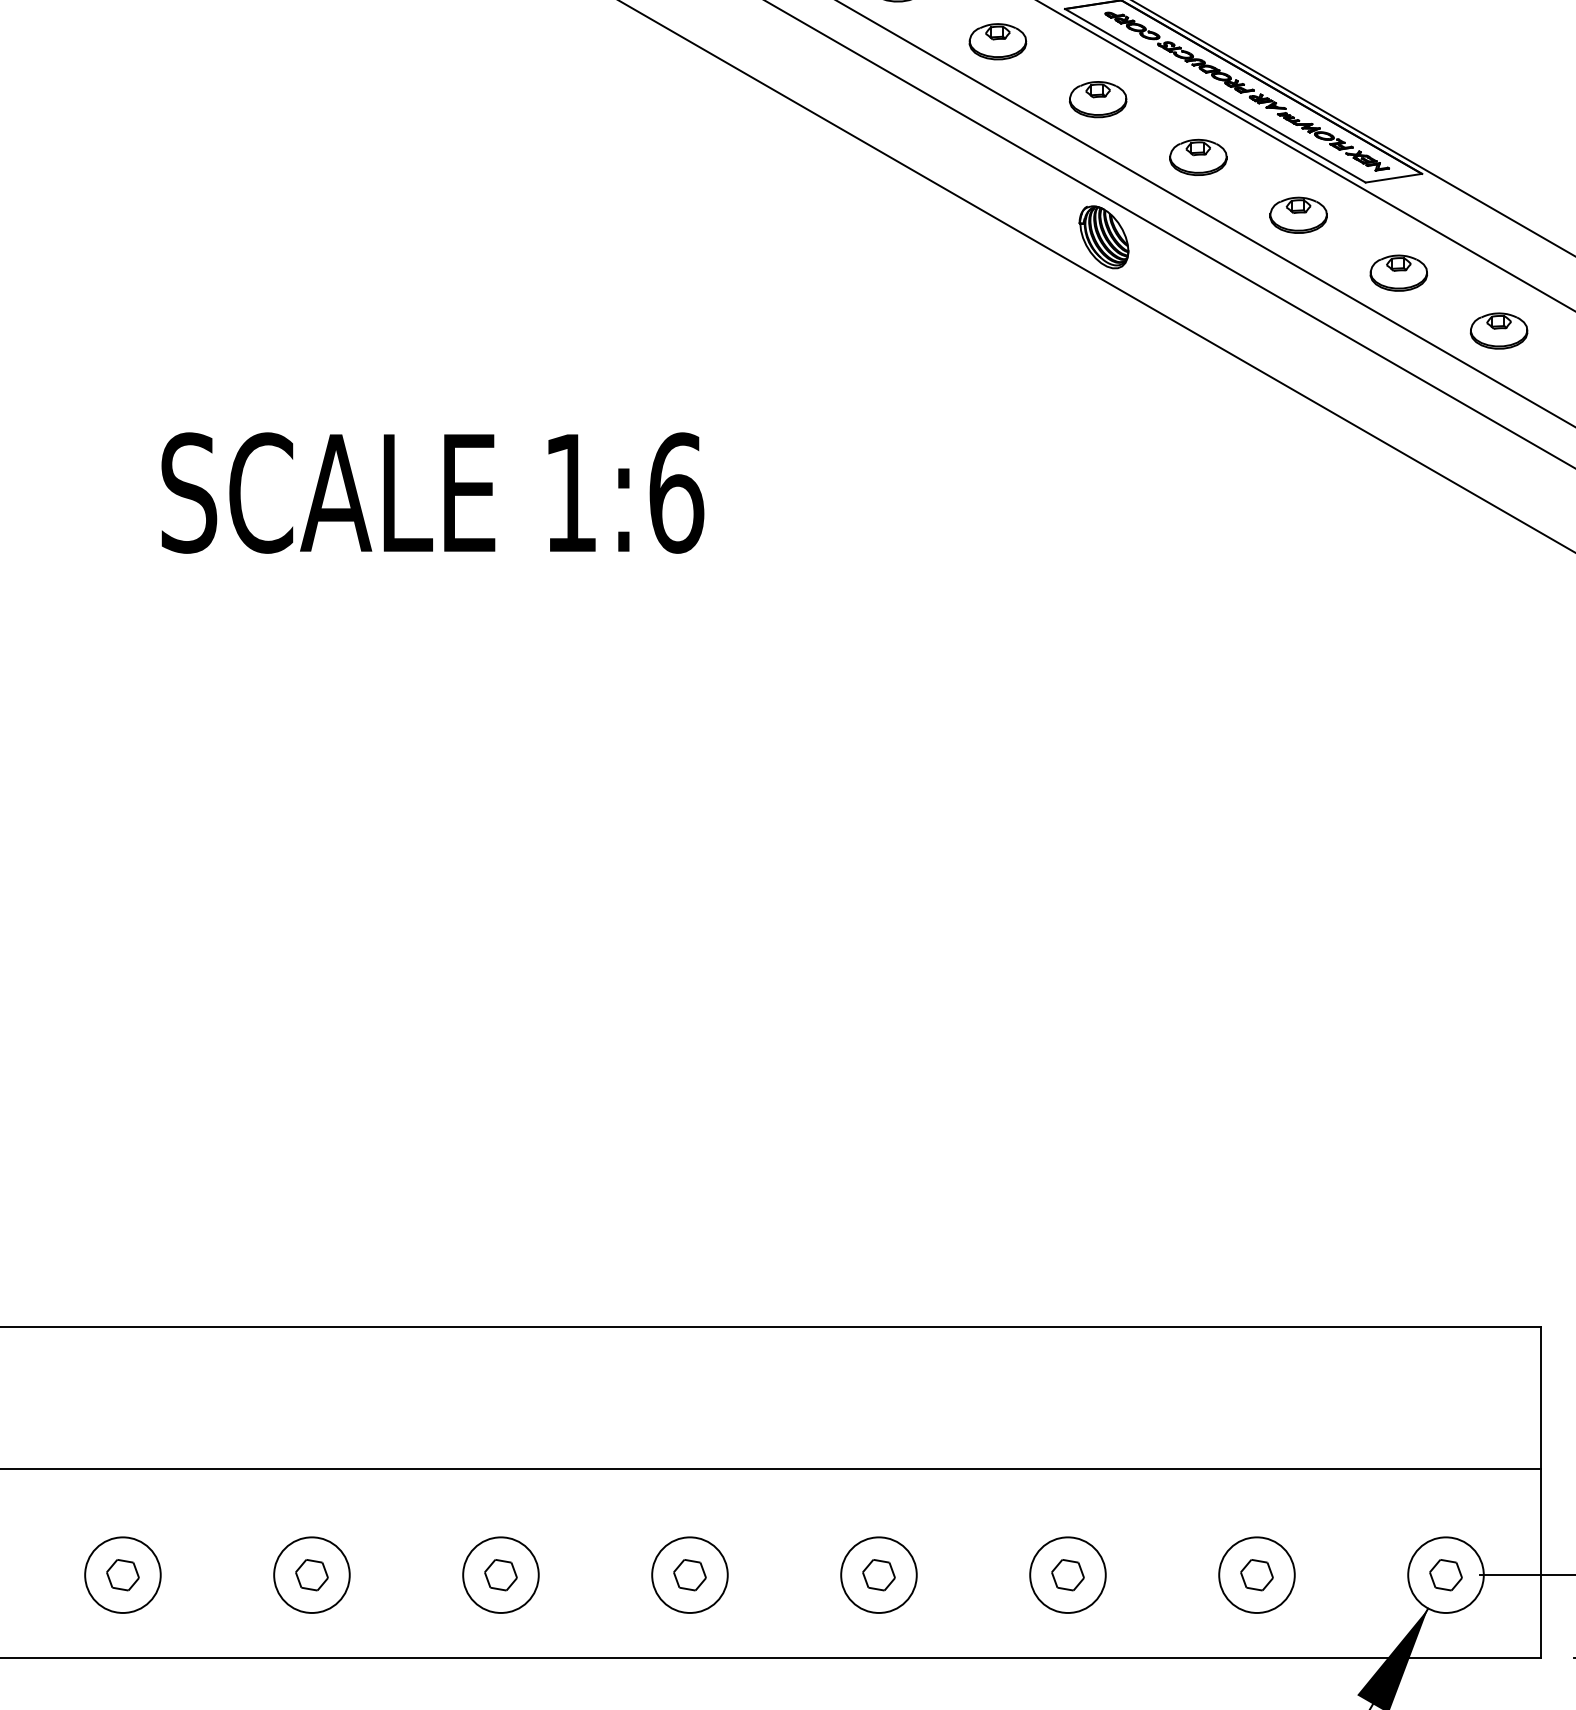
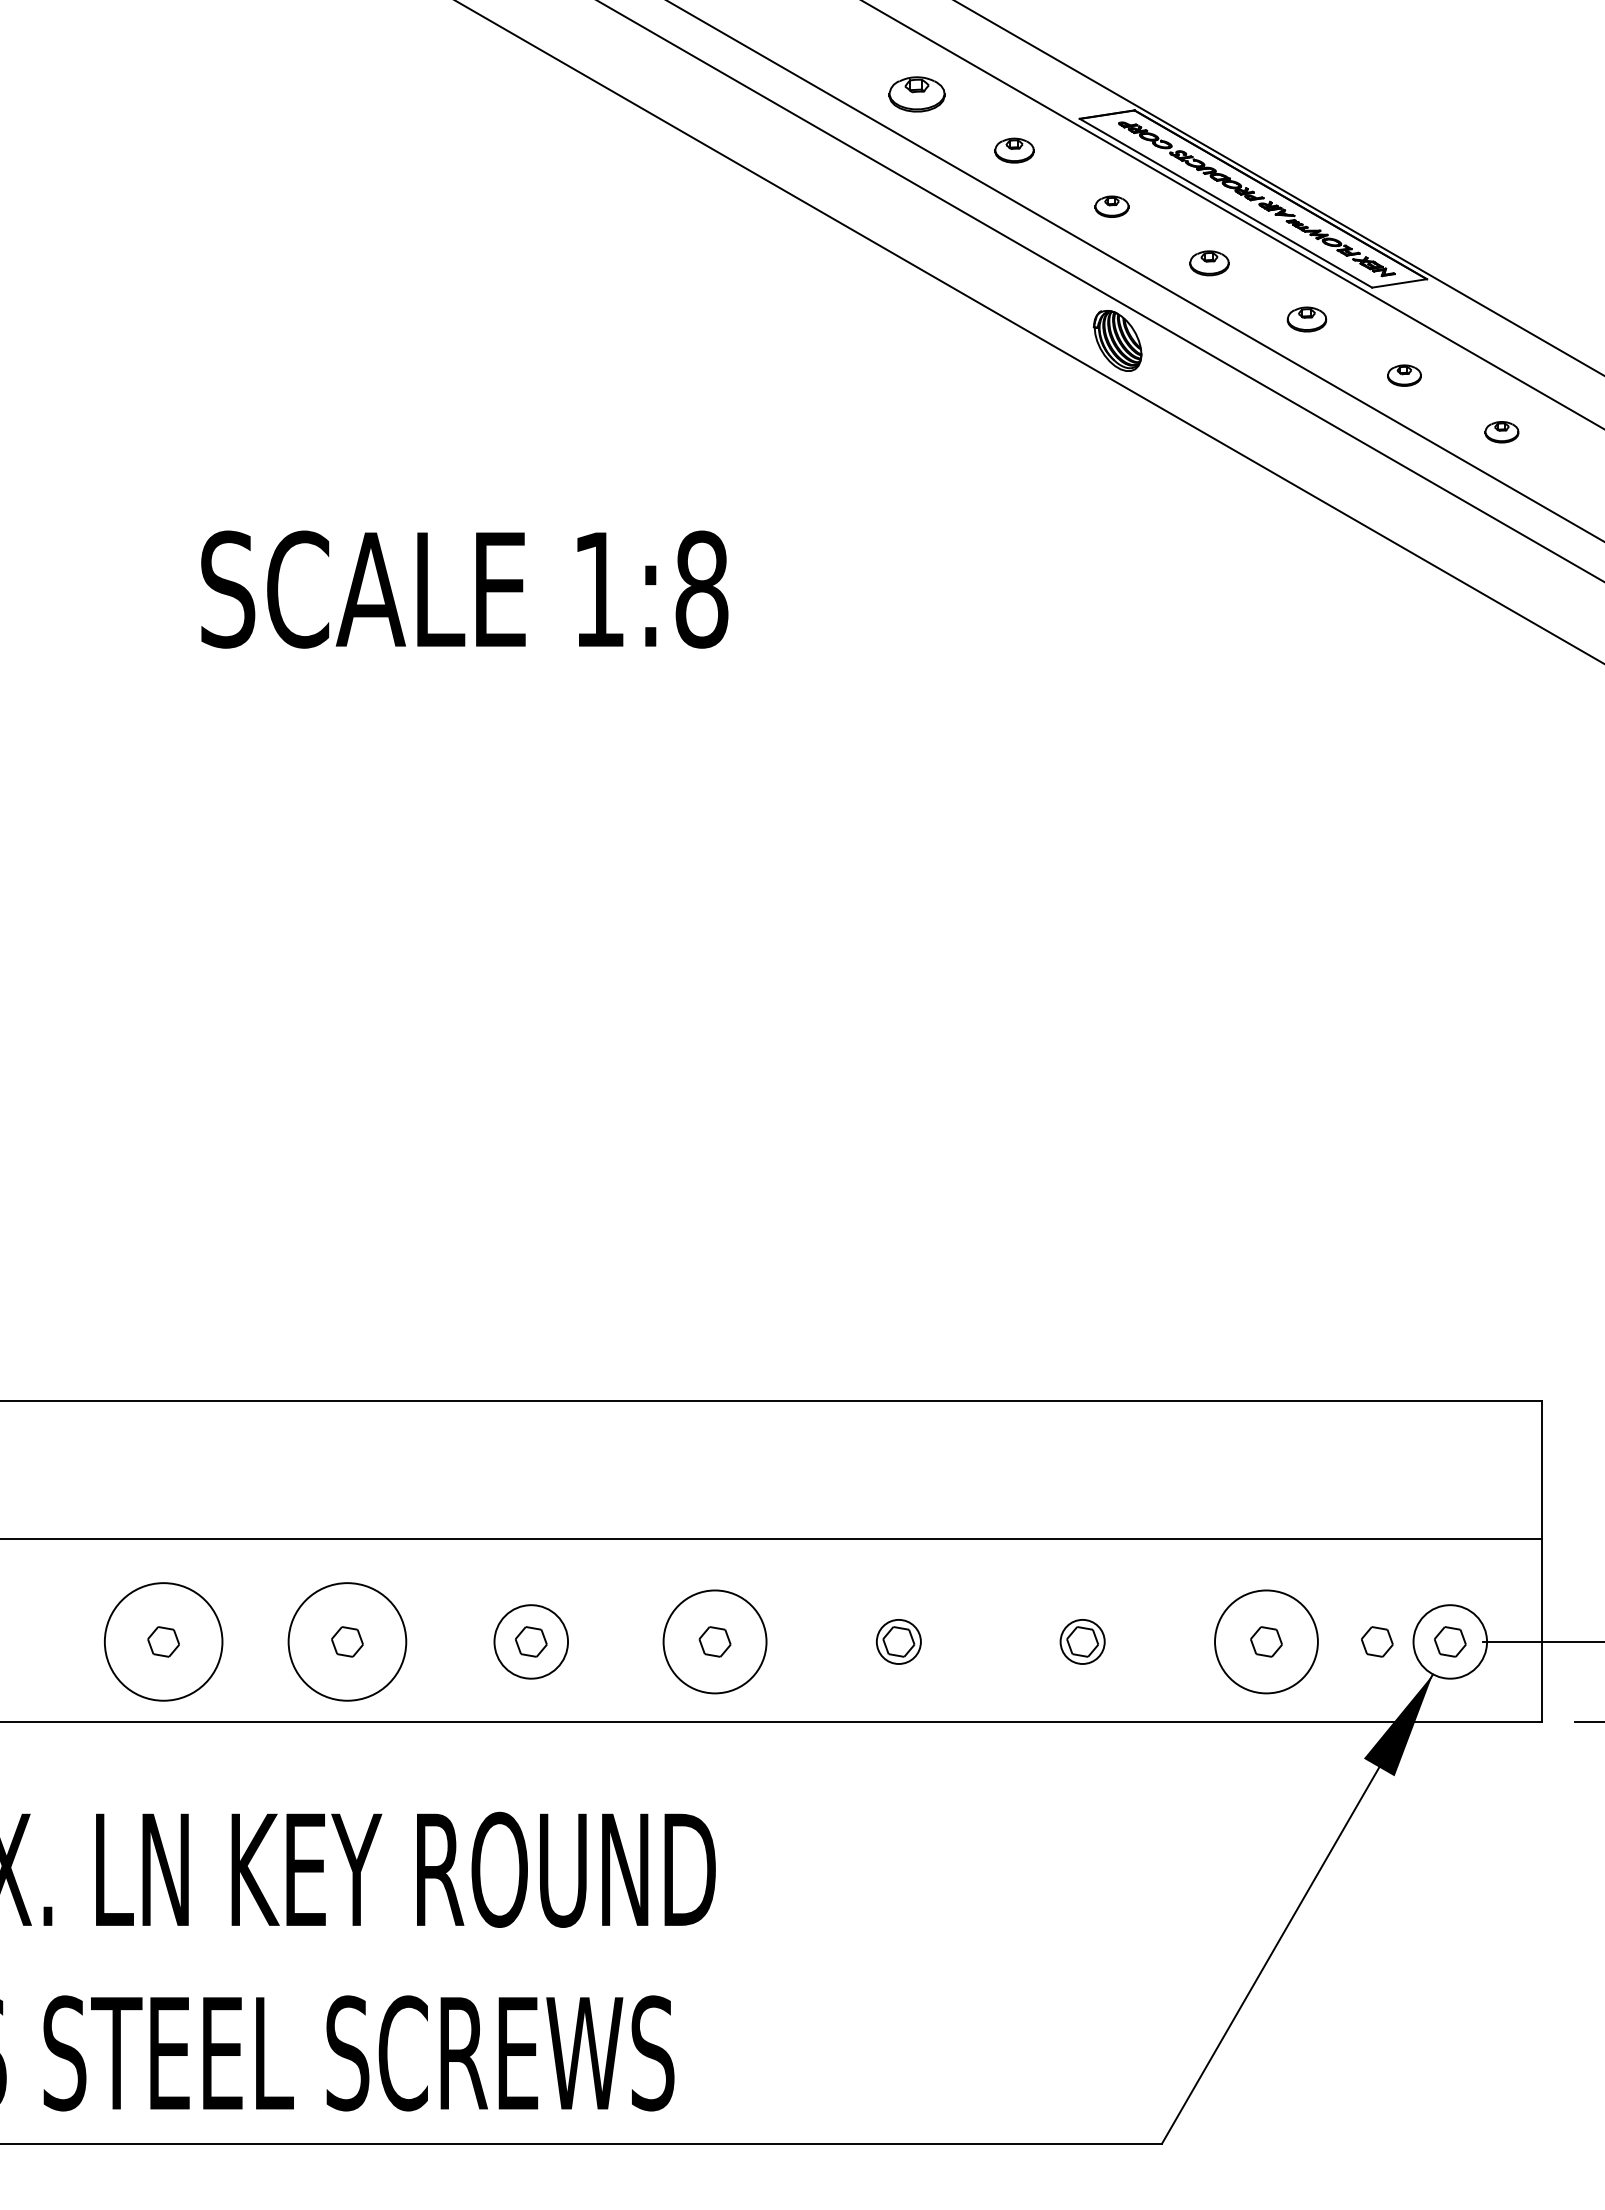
part: (997, 41) -> (1014, 150), size x0.7
part: (1097, 99) -> (1111, 206), size x0.6
part: (1198, 157) -> (1209, 263), size x0.7
part: (1298, 215) -> (1306, 319), size x0.7
part: (1398, 272) -> (1404, 375), size x0.6
part: (1498, 331) -> (1501, 432), size x0.6
text: (676, 492) -> (701, 589), 1:6 -> 1:8
circle: (122, 1574) -> (163, 1641), size x1.6
circle: (312, 1574) -> (347, 1641), size x1.6
circle: (689, 1574) -> (714, 1641), size x1.4
circle: (878, 1574) -> (898, 1641), size x0.6
circle: (1067, 1574) -> (1082, 1641), size x0.6
circle: (1257, 1574) -> (1266, 1641), size x1.4
part: (1371, 1574) -> (1377, 1641), added

